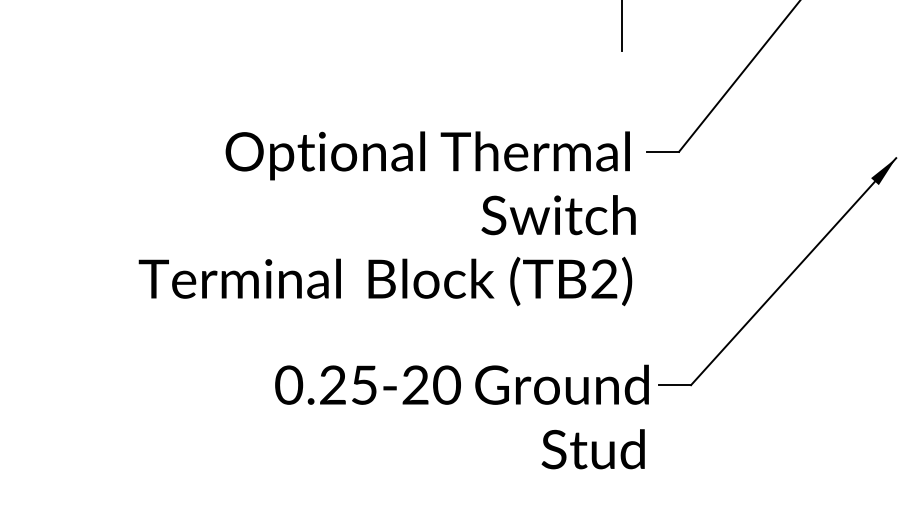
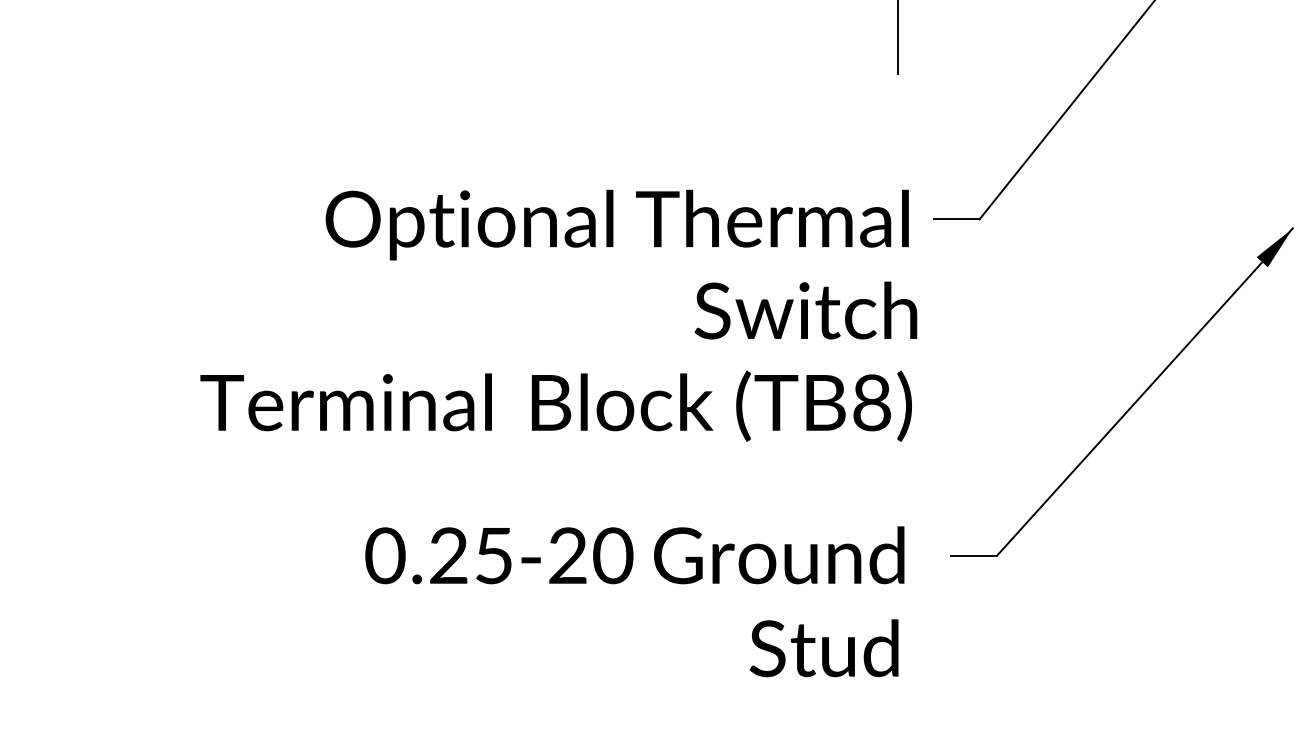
text: (604, 279) -> (872, 403), (TB2) -> (TB8)
text: (461, 416) -> (634, 601), moved

